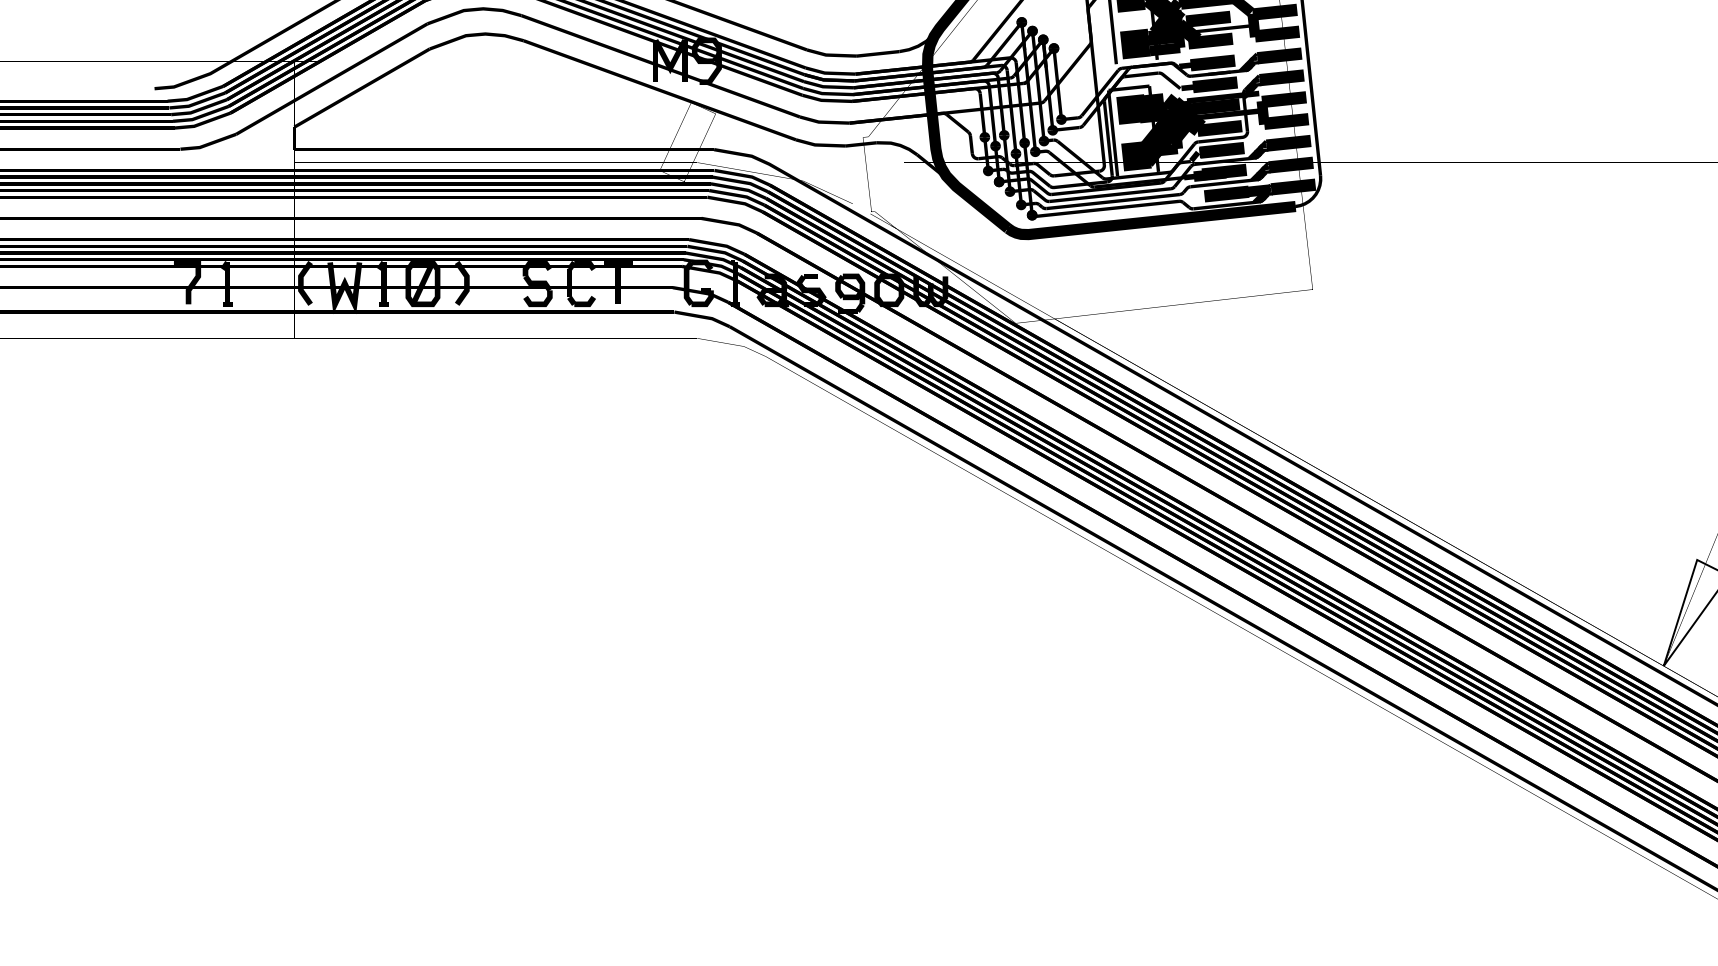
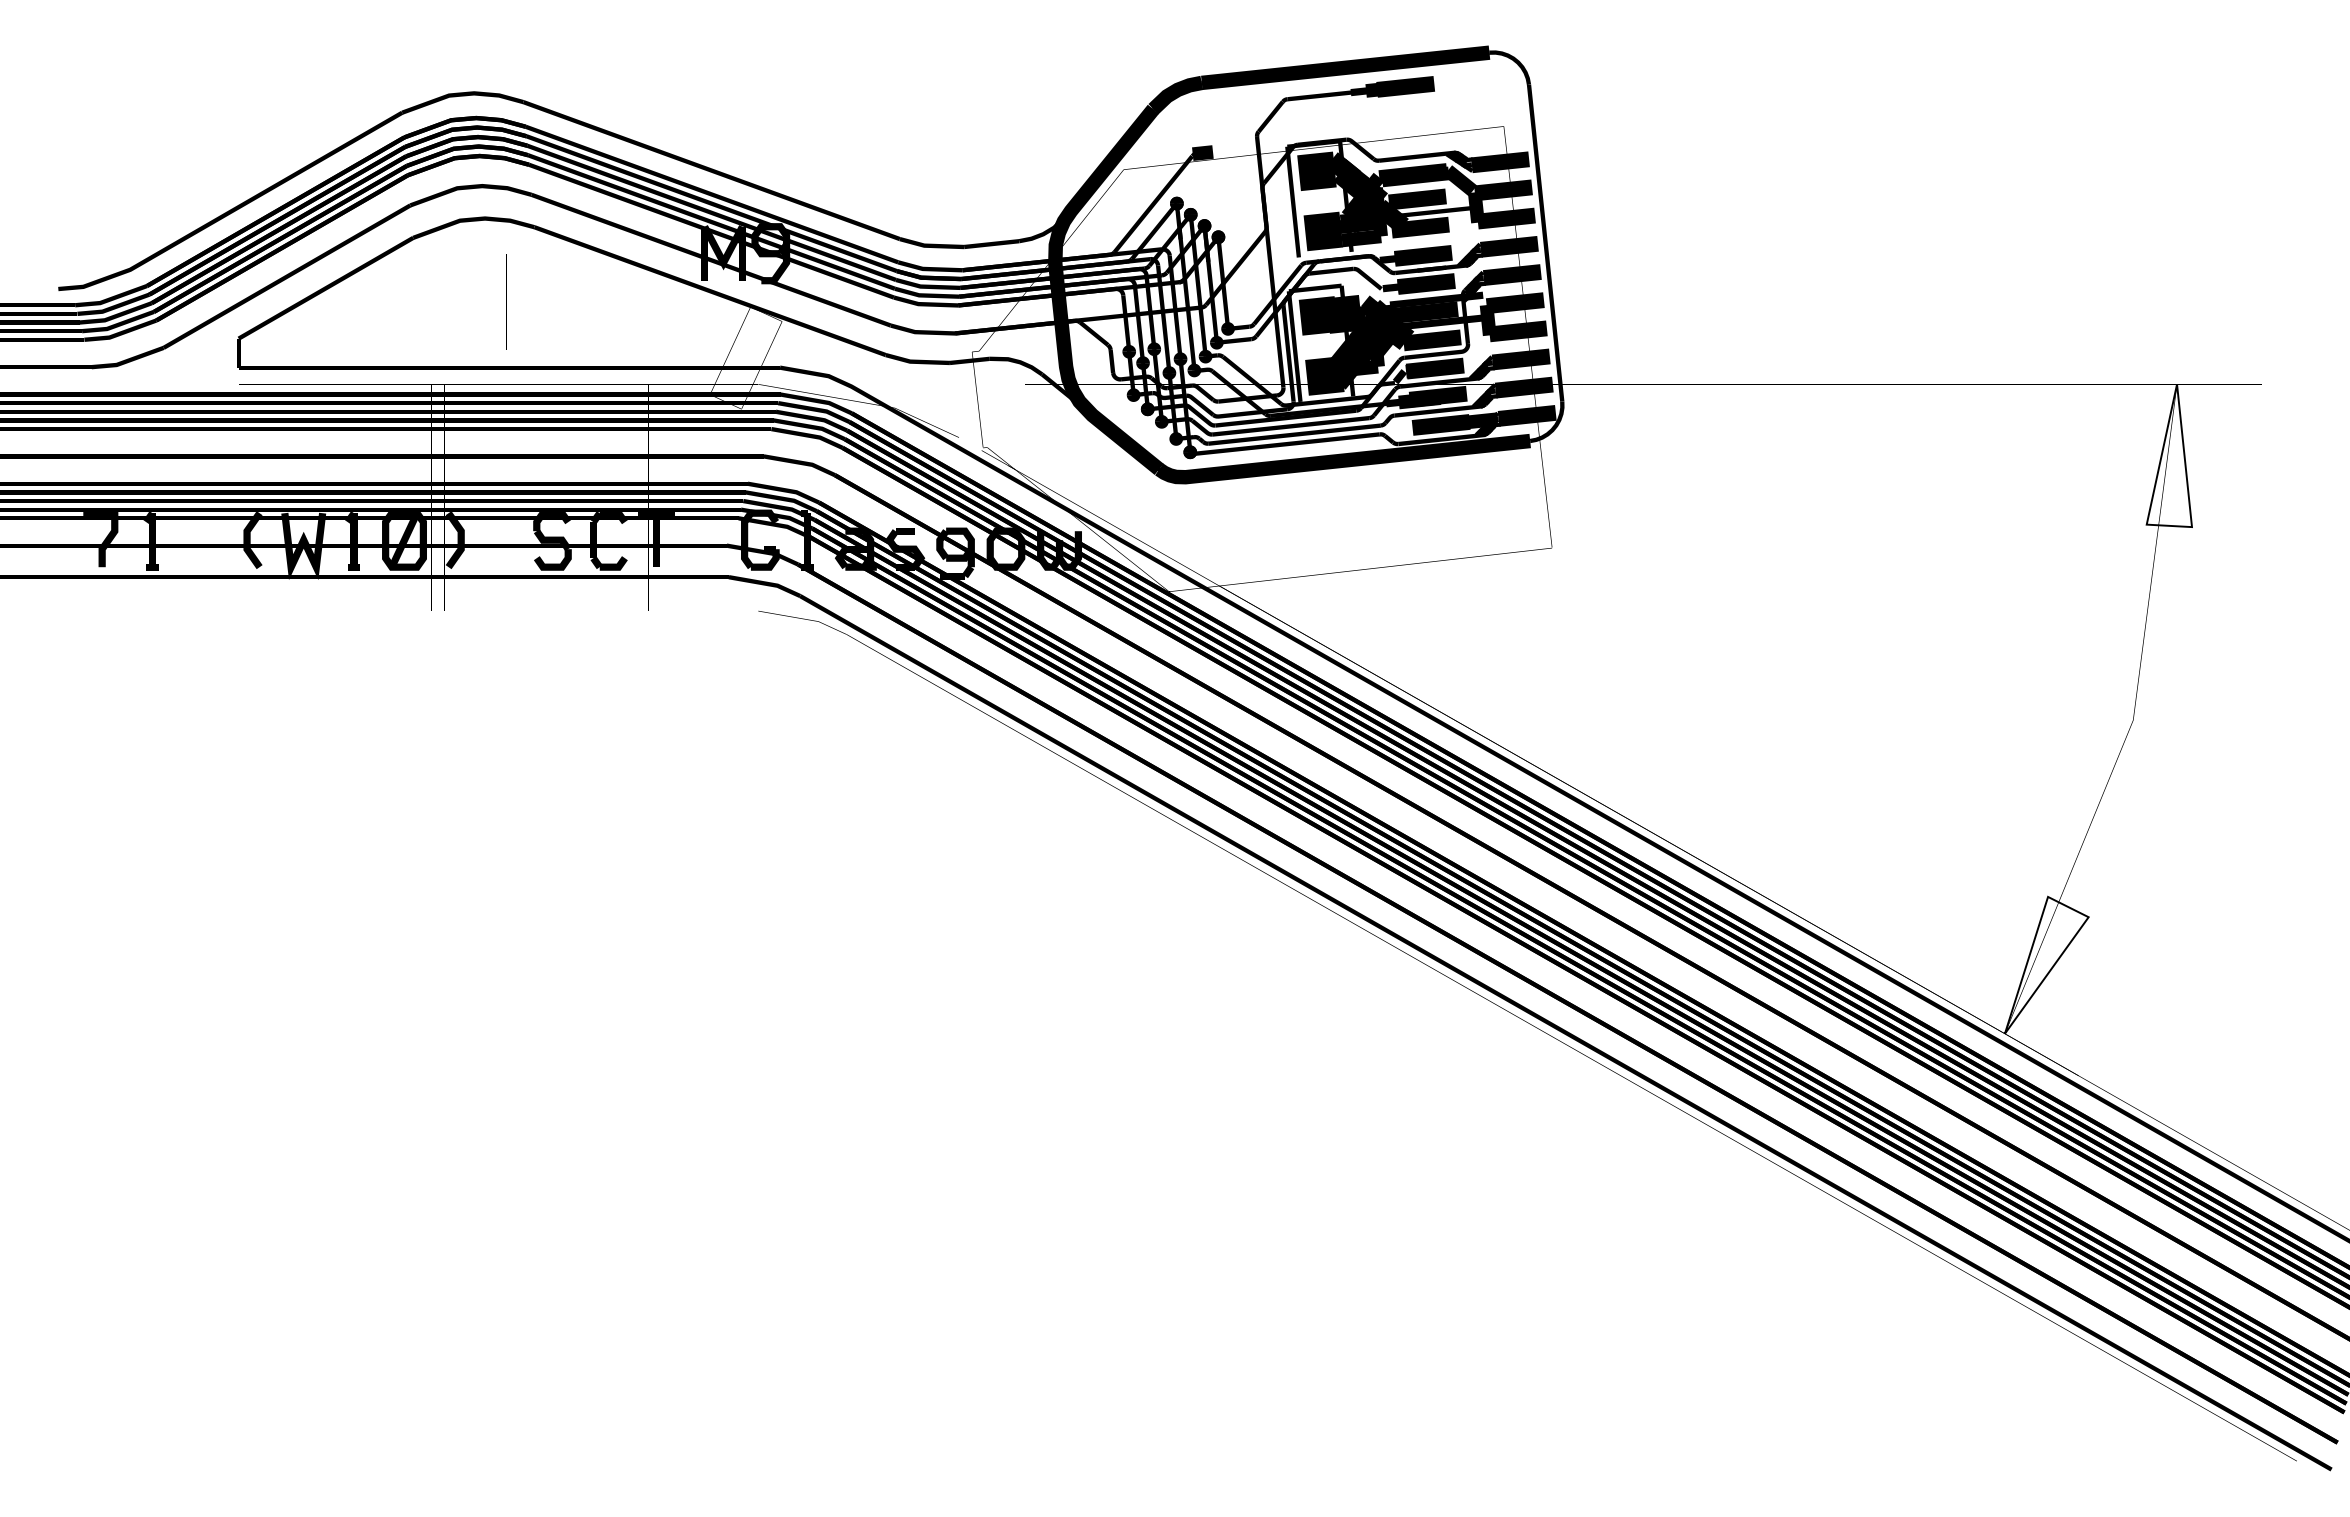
line: (543, 98) -> (506, 301), moved

